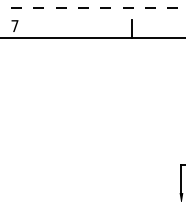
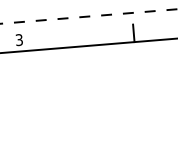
text: (14, 26) -> (18, 40), 7 -> 3

